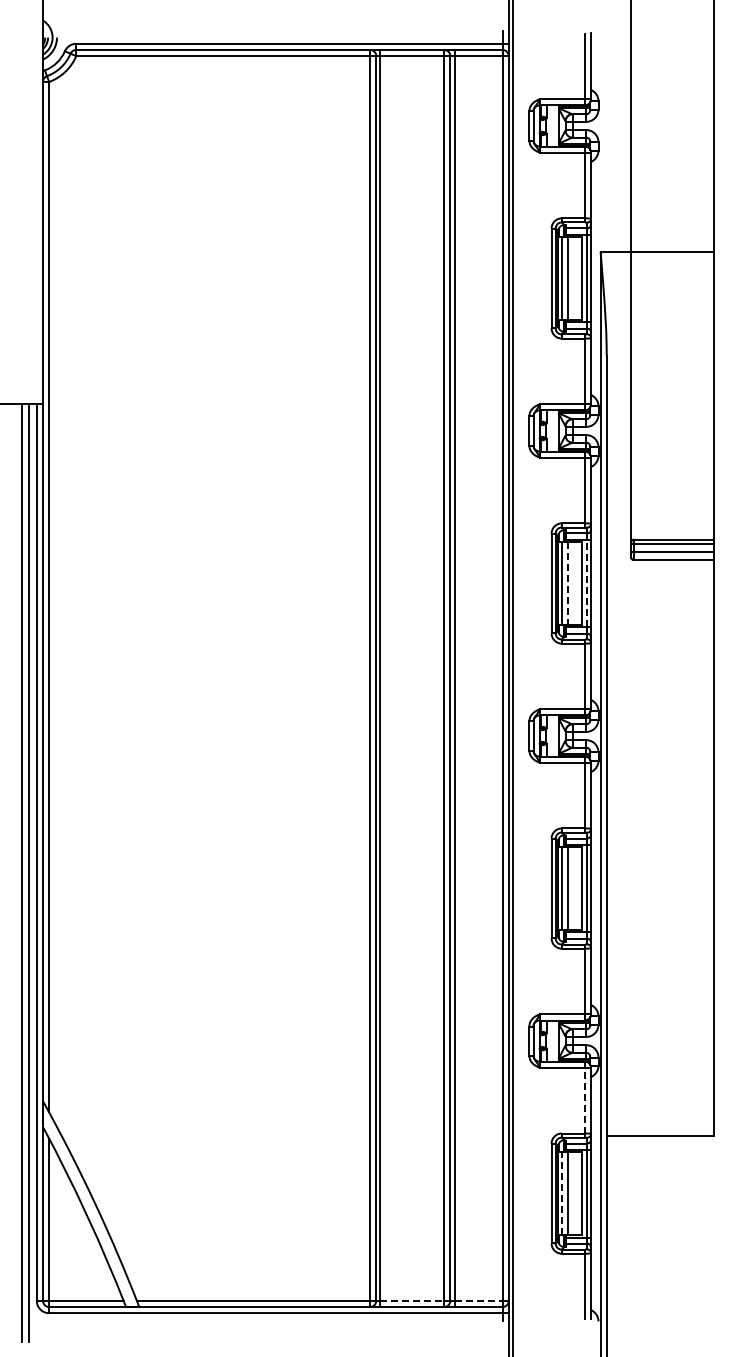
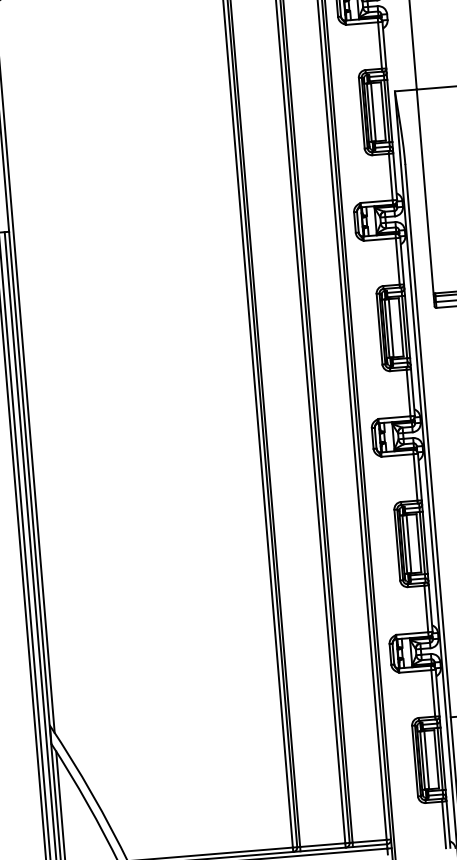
line: (586, 583) -> (404, 327), dashed -> solid
line: (568, 584) -> (391, 328), dashed -> solid
line: (584, 1100) -> (432, 693), dashed -> solid
line: (562, 1193) -> (422, 760), dashed -> solid
line: (412, 1300) -> (322, 844), dashed -> solid
line: (479, 1300) -> (370, 840), dashed -> solid

